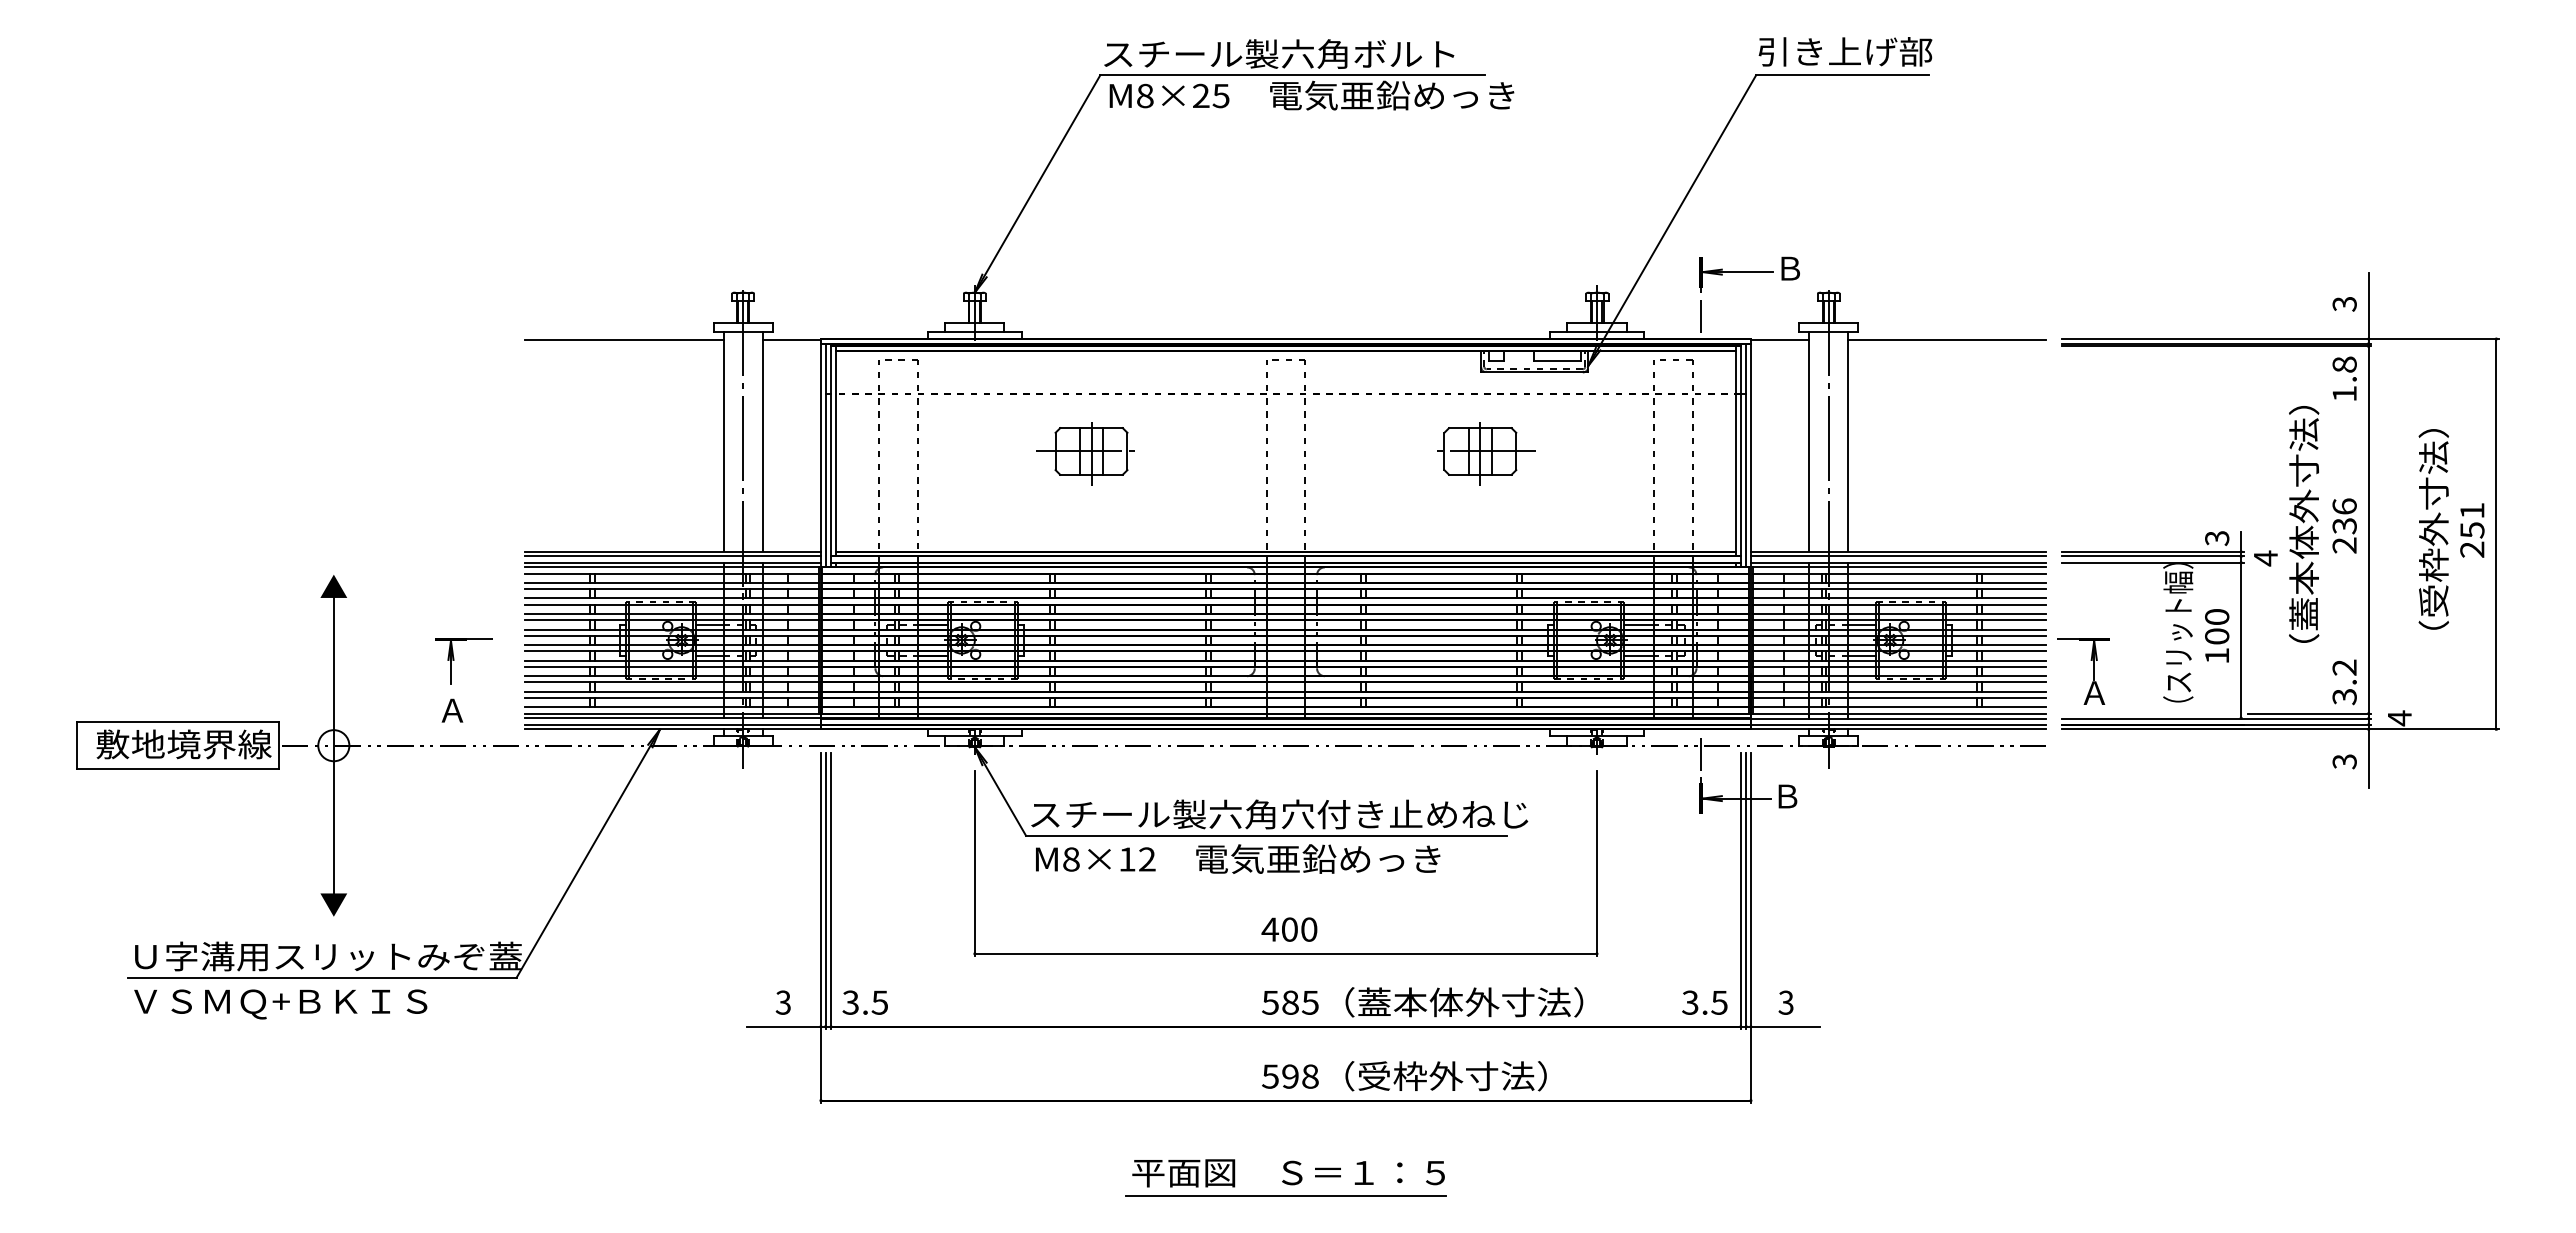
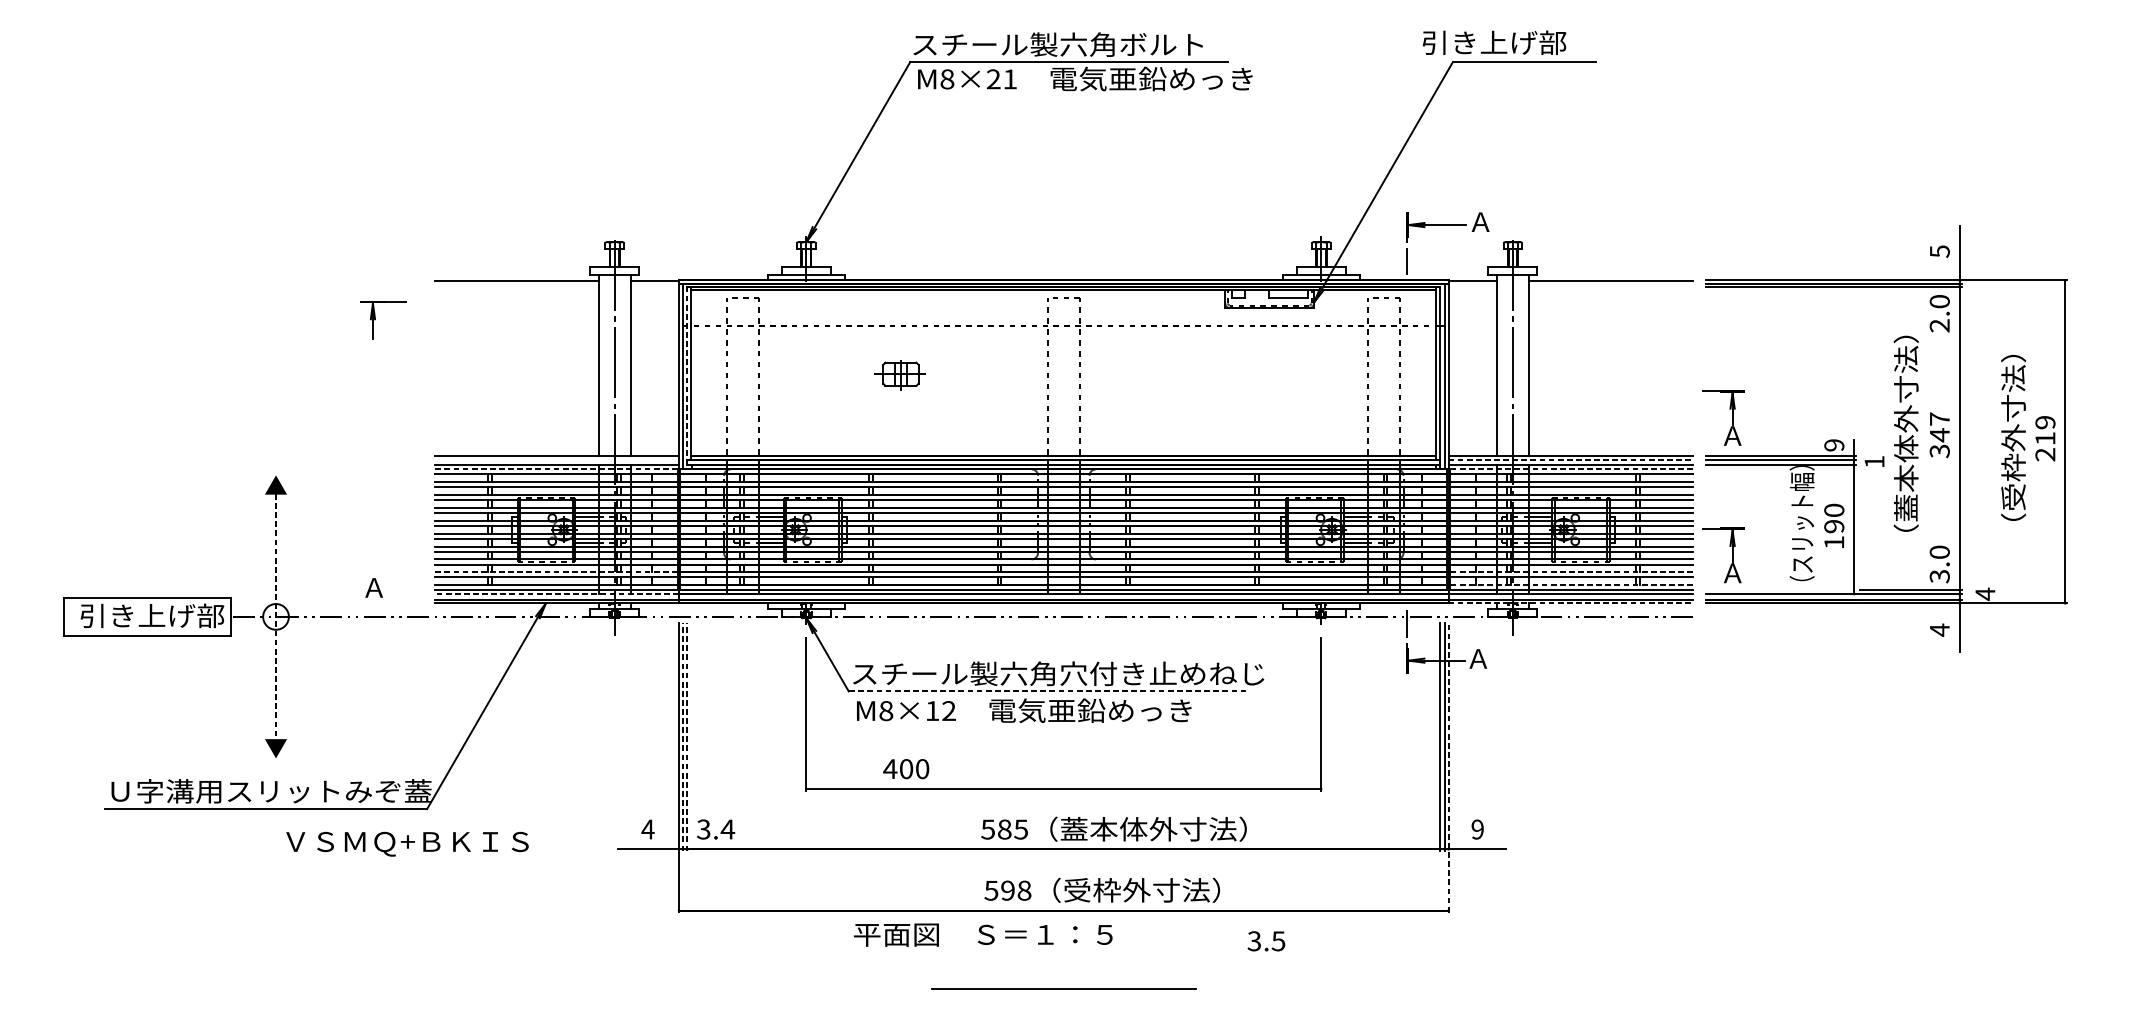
text: (1845, 51) -> (1494, 42), moved
text: (1220, 96) -> (1009, 79), M8×25 -> M8×21
text: (1789, 268) -> (1480, 222), Ｂ -> Ａ
text: (2344, 303) -> (1939, 251), 3 -> 5
text: (2344, 378) -> (1939, 313), 1.8 -> 2.0
part: (1085, 453) -> (897, 375), size x0.6
part: (1486, 453) -> (1229, 375), removed
line: (831, 457) -> (687, 378), solid -> dashed
part: (2093, 505) -> (1731, 418), added
text: (2472, 520) -> (2045, 430), 251 -> 219
text: (2344, 525) -> (1939, 434), 236 -> 347
text: (2217, 538) -> (1834, 445), 3 -> 9
line: (672, 556) -> (556, 460), removed
line: (1898, 556) -> (1570, 460), solid -> dashed
text: (2265, 558) -> (1874, 462), 4 -> 1
line: (672, 567) -> (556, 469), solid -> dashed
line: (1899, 567) -> (1571, 469), solid -> dashed
text: (2217, 636) -> (1834, 526), 100 -> 190
part: (454, 660) -> (375, 319), moved
text: (2344, 667) -> (1939, 552), 3.2 -> 3.0
line: (672, 691) -> (556, 572), solid -> dashed
line: (1899, 691) -> (1571, 572), solid -> dashed
line: (1899, 707) -> (1571, 585), solid -> dashed
line: (673, 718) -> (557, 594), solid -> dashed
line: (1898, 729) -> (1570, 603), solid -> dashed
text: (183, 744) -> (151, 615), 敷地境界線 -> 引き上げ部
line: (333, 745) -> (275, 616), solid -> dashed
text: (2344, 761) -> (1939, 629), 3 -> 4
text: (1786, 796) -> (1477, 658), Ｂ -> Ａ
line: (1265, 835) -> (1046, 691), solid -> dashed
line: (825, 890) -> (682, 736), solid -> dashed
line: (831, 890) -> (687, 736), solid -> dashed
line: (1750, 927) -> (1448, 767), solid -> dashed
text: (1289, 929) -> (906, 768), moved
text: (783, 1002) -> (648, 829), 3 -> 4
text: (879, 1002) -> (727, 829), 3.5 -> 3.4
text: (1422, 1002) -> (1113, 829), moved
text: (1704, 1002) -> (1266, 941), moved
text: (1785, 1002) -> (1477, 829), 3 -> 9
text: (280, 1004) -> (407, 844), moved
text: (1404, 1076) -> (1102, 890), moved
text: (1288, 1173) -> (983, 935), moved

